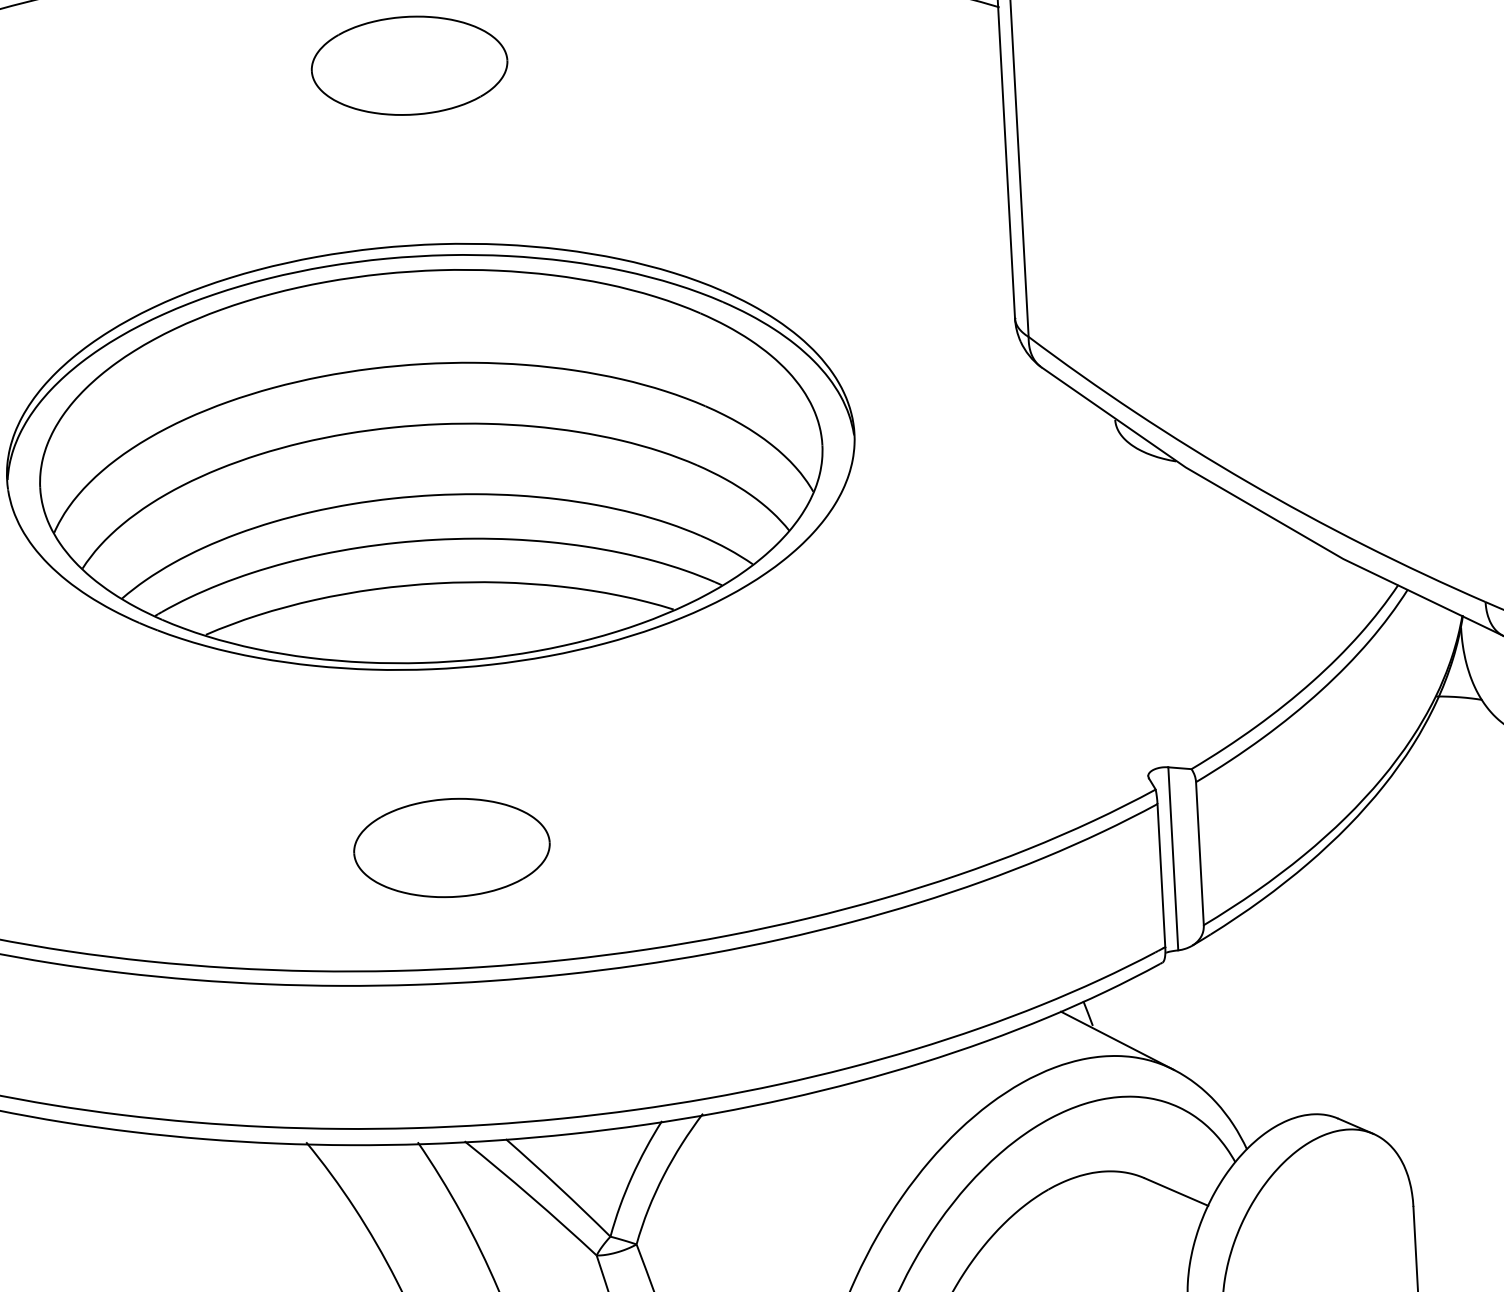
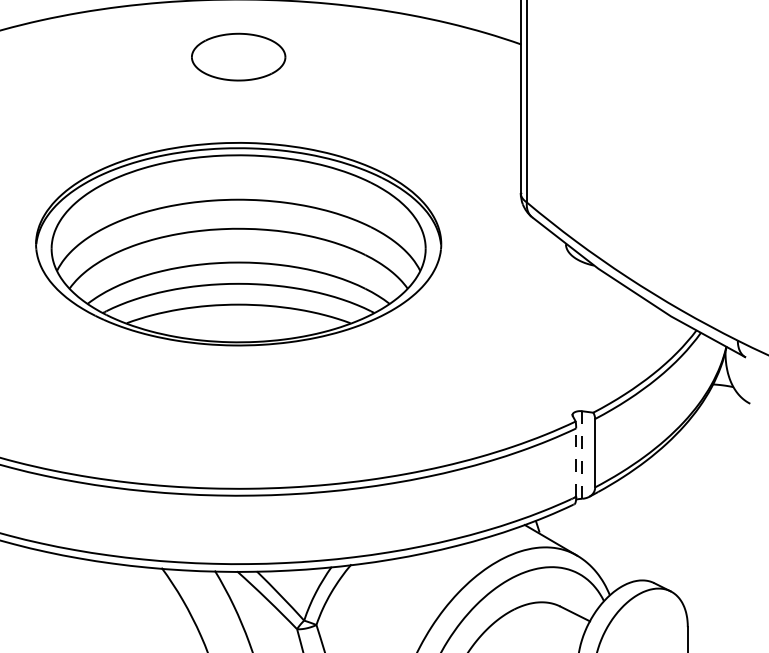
part: (451, 846) -> (238, 430), removed
line: (1173, 859) -> (582, 455), solid -> dashed
line: (1162, 875) -> (576, 462), solid -> dashed

